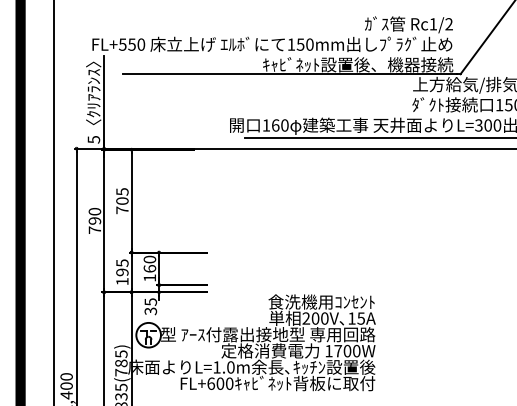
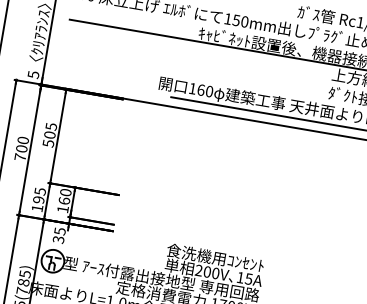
text: (122, 210) -> (48, 143), 705 -> 505
text: (94, 220) -> (21, 148), 790 -> 700

